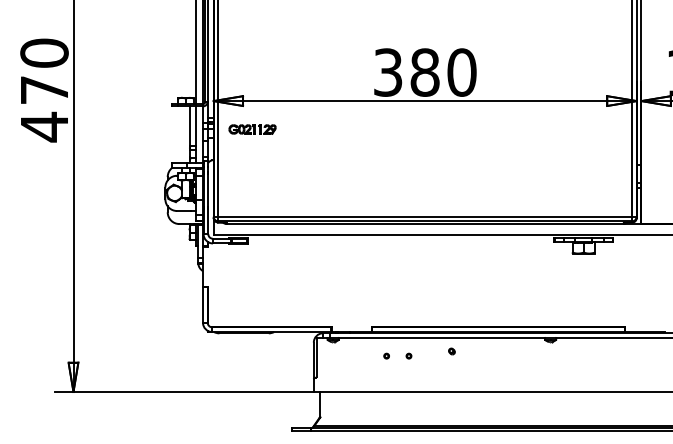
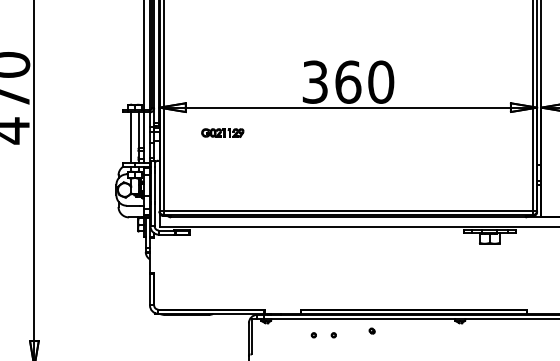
text: (424, 72) -> (347, 82), 380 -> 360
part: (252, 129) -> (222, 133), moved
line: (182, 134) -> (131, 137), added

